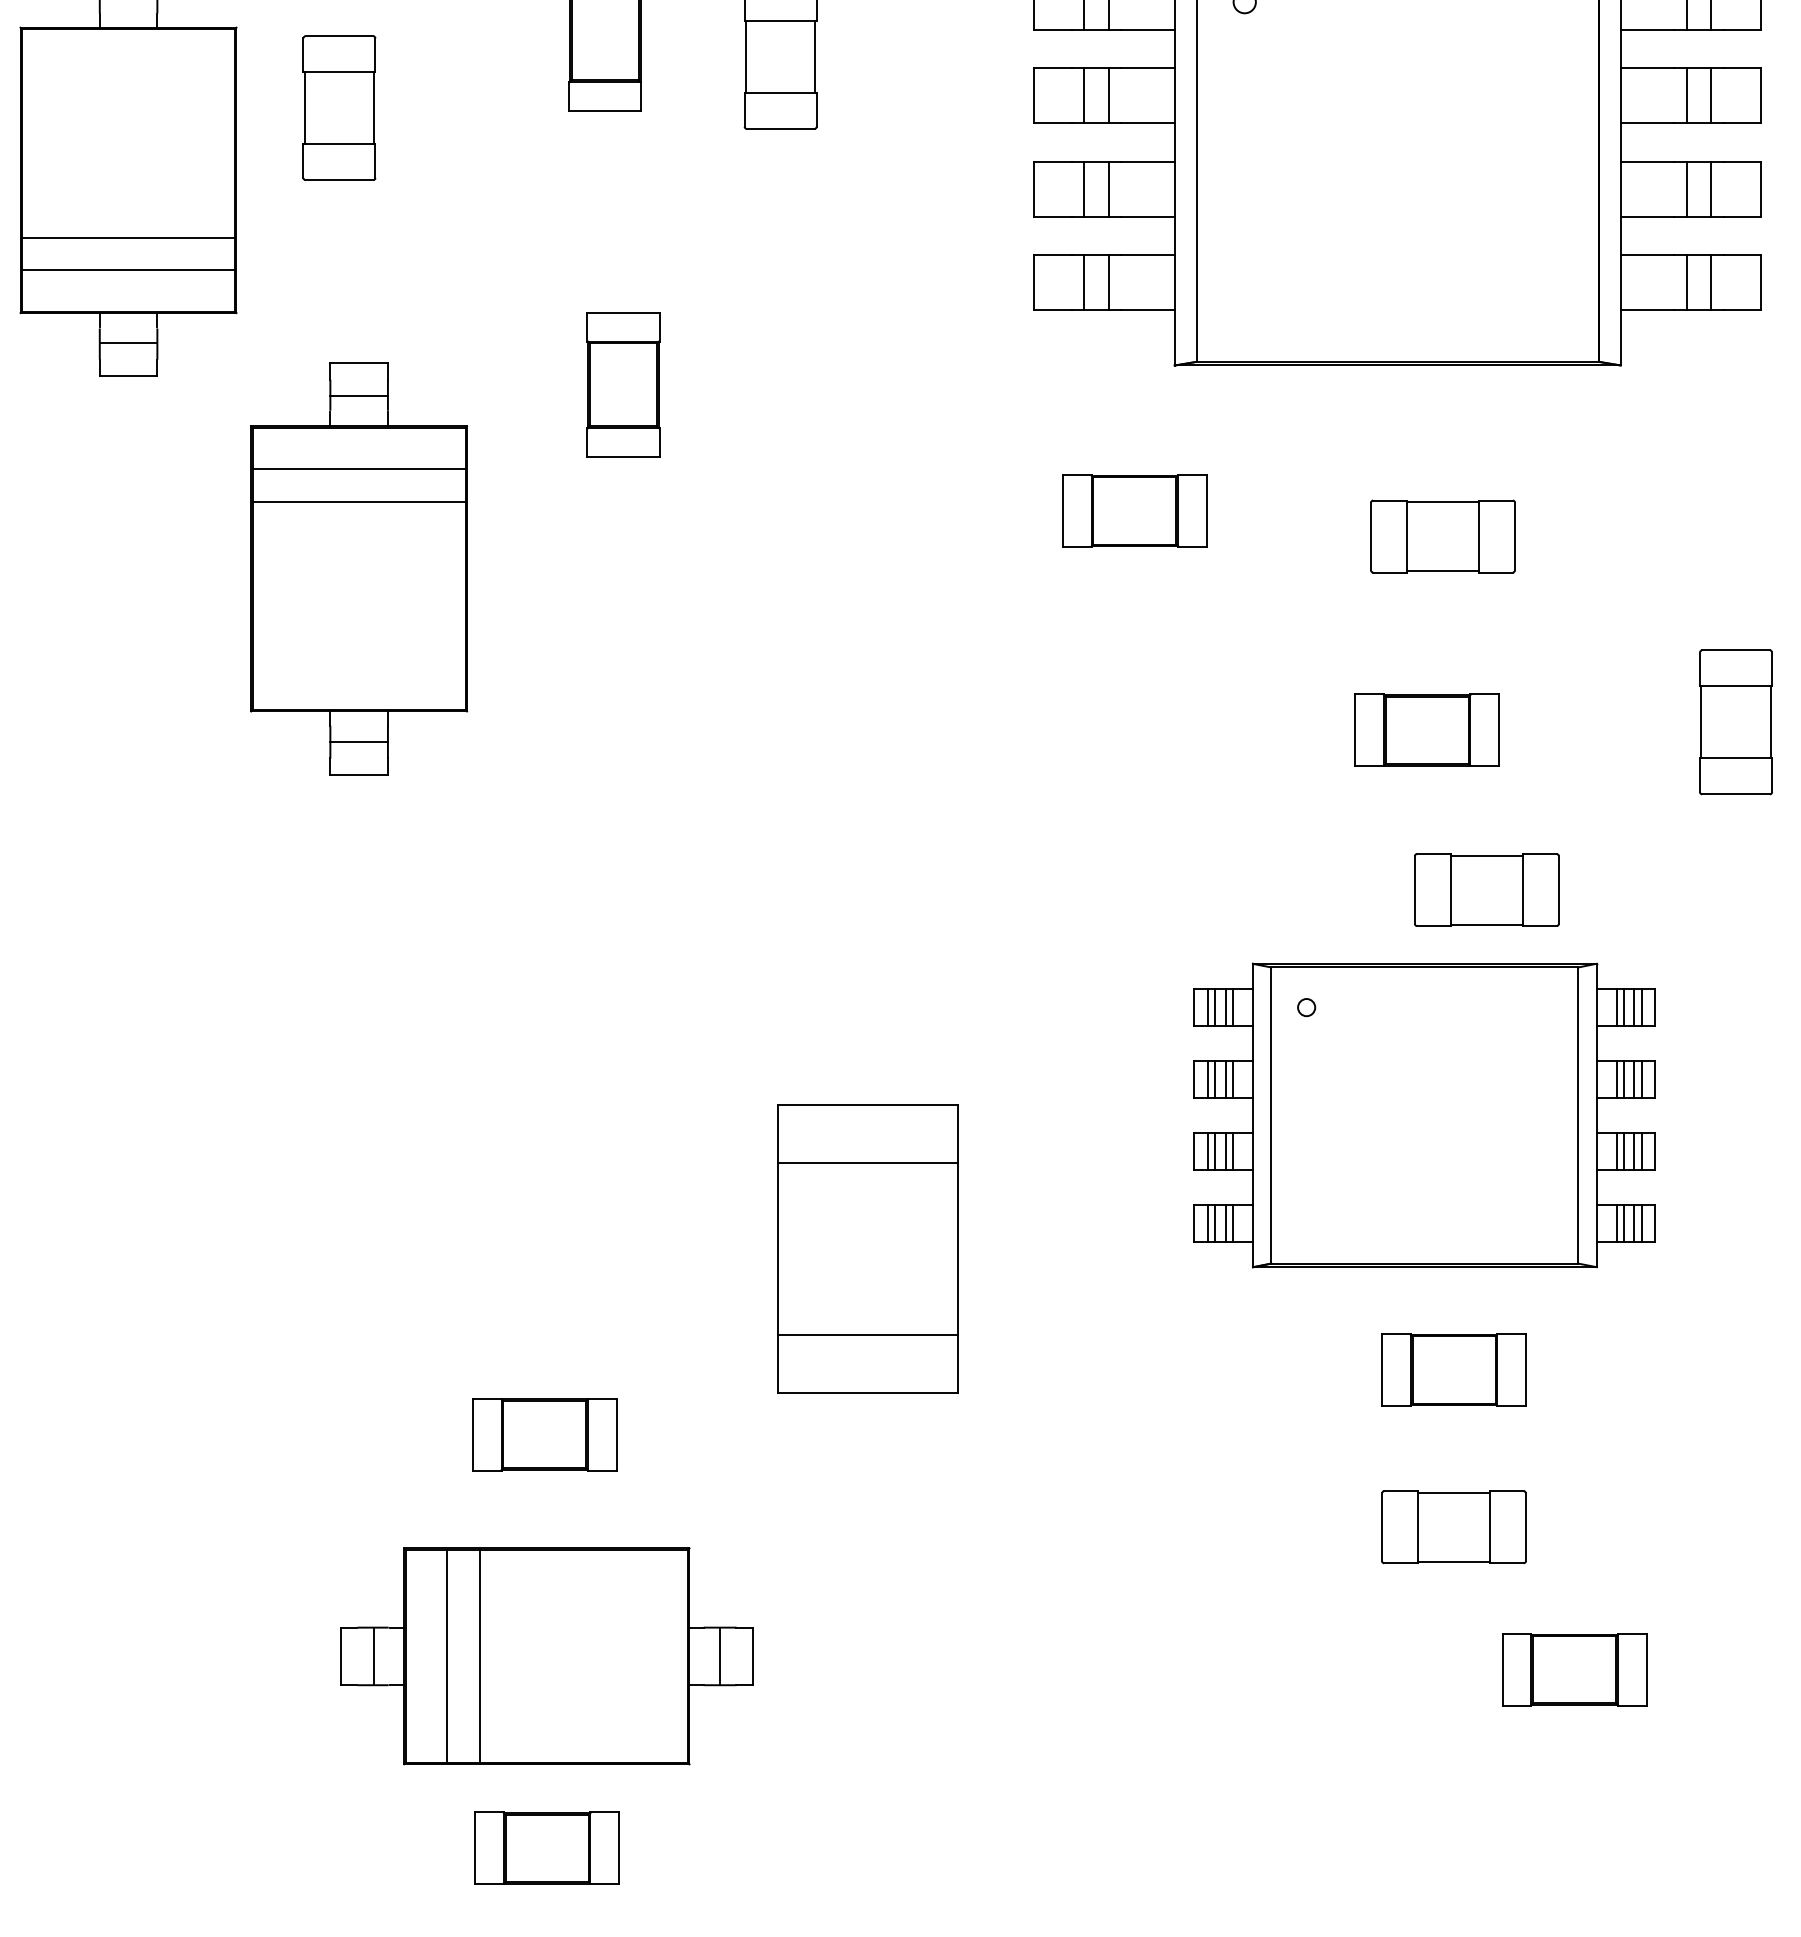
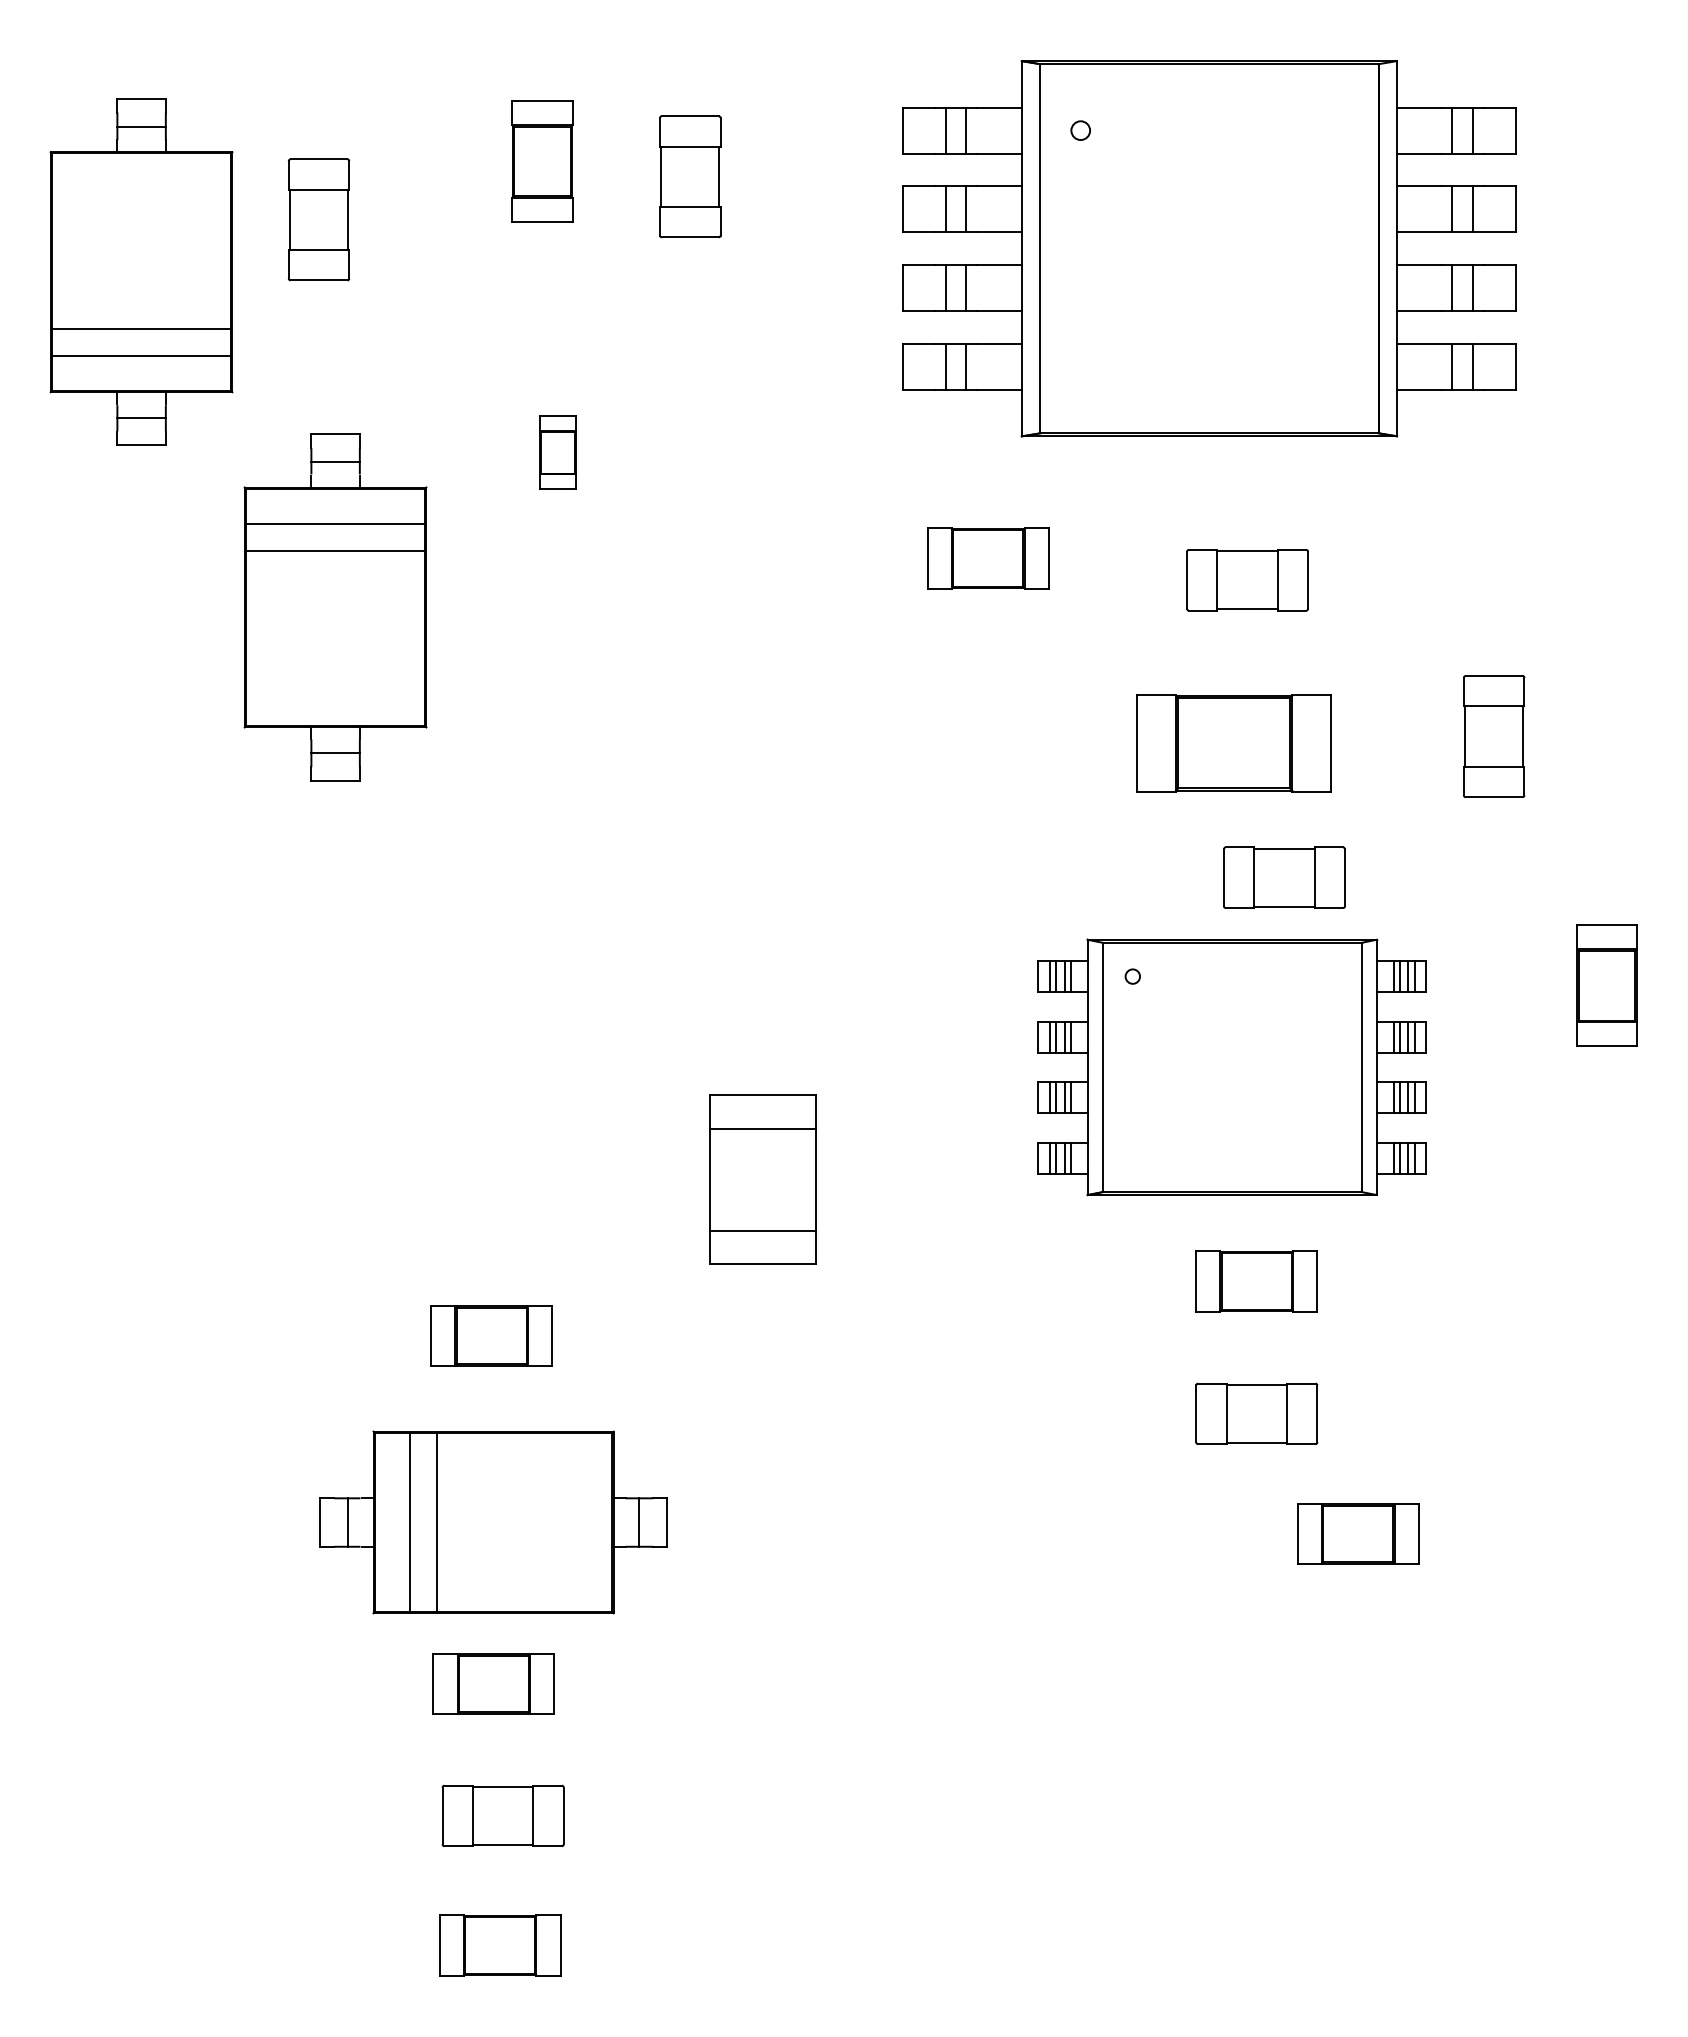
part: (622, 384) -> (557, 452), size x0.6
part: (1427, 730) -> (1234, 743), size x1.6
part: (867, 1248) -> (763, 1179), size x0.7

